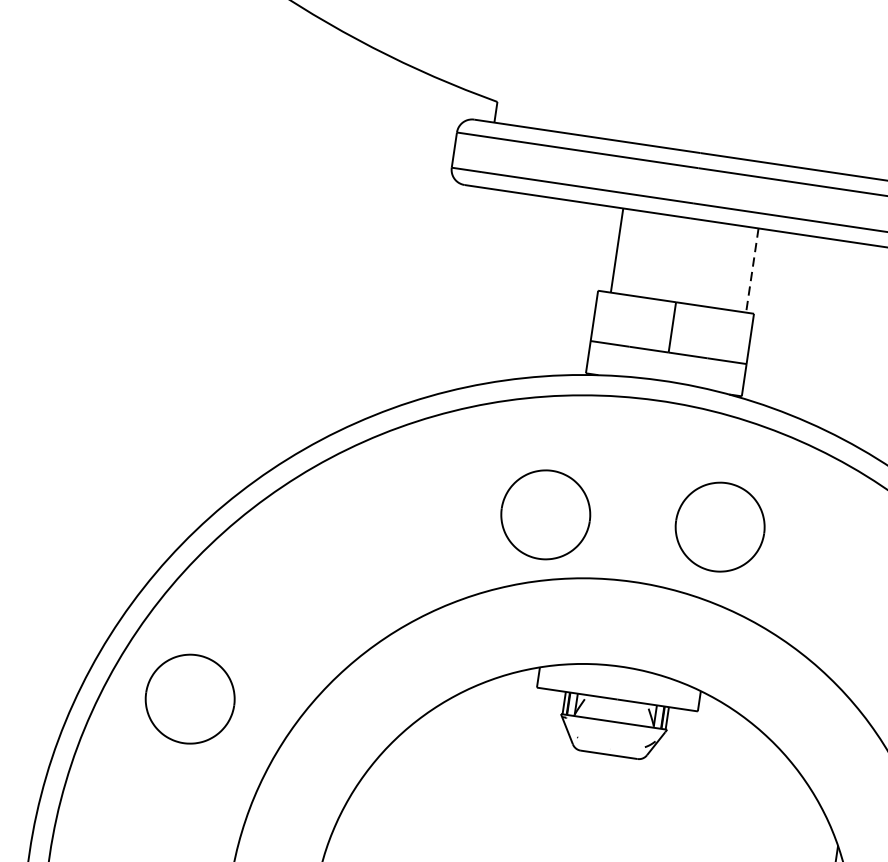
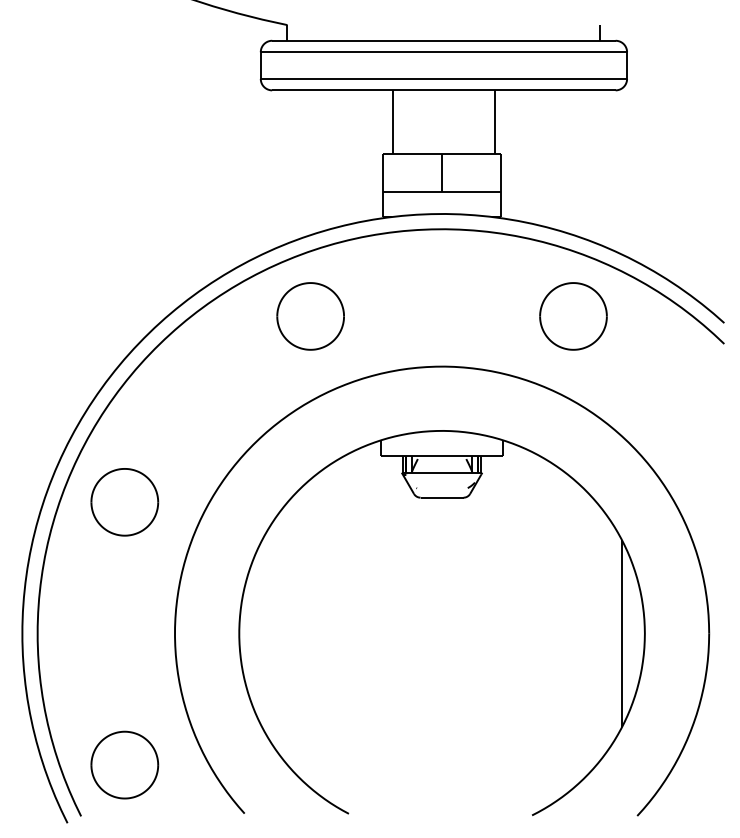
line: (752, 270) -> (495, 122), dashed -> solid
part: (545, 514) -> (310, 316), moved
part: (720, 527) -> (573, 316), moved

